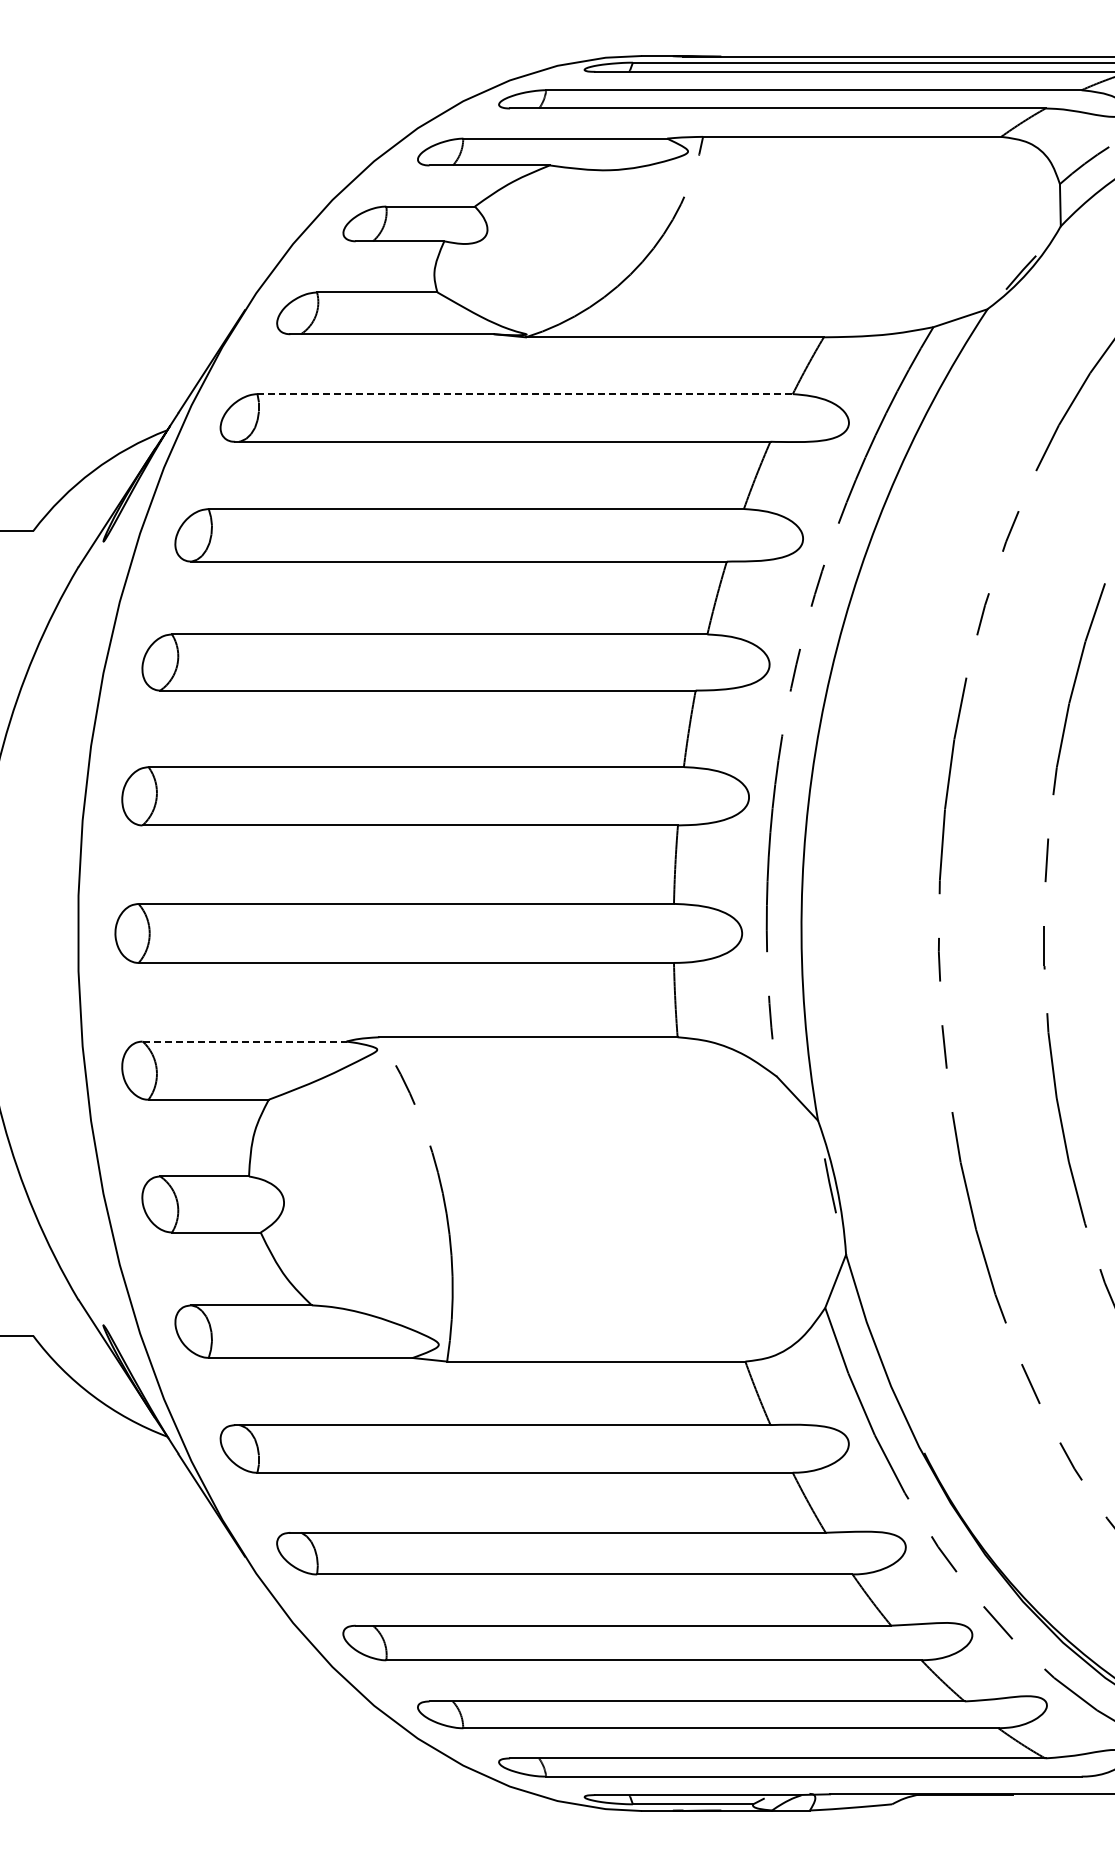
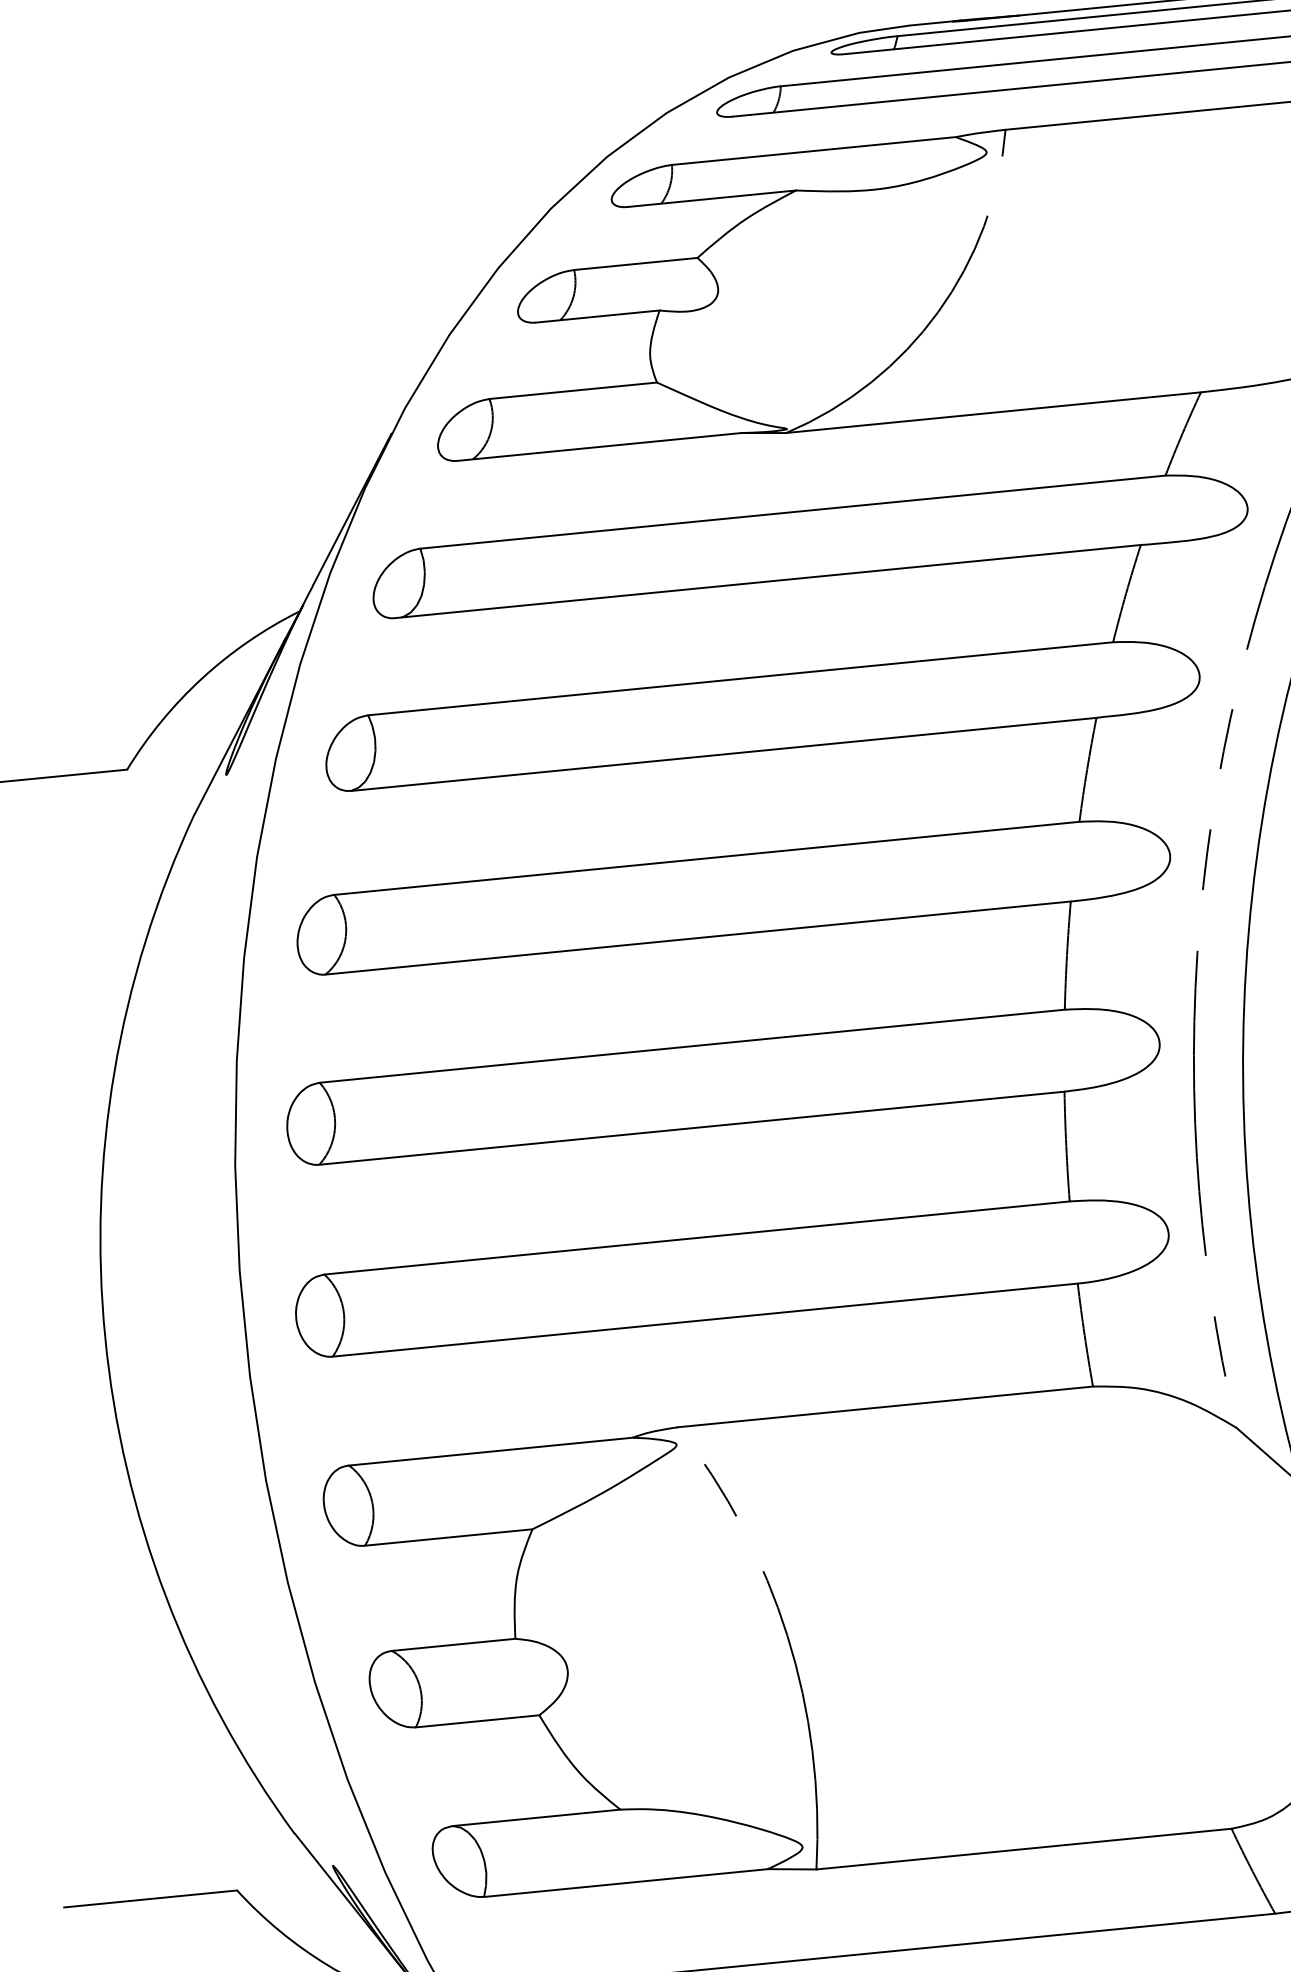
line: (525, 394) -> (793, 512), dashed -> solid
line: (245, 1041) -> (492, 1451), dashed -> solid

